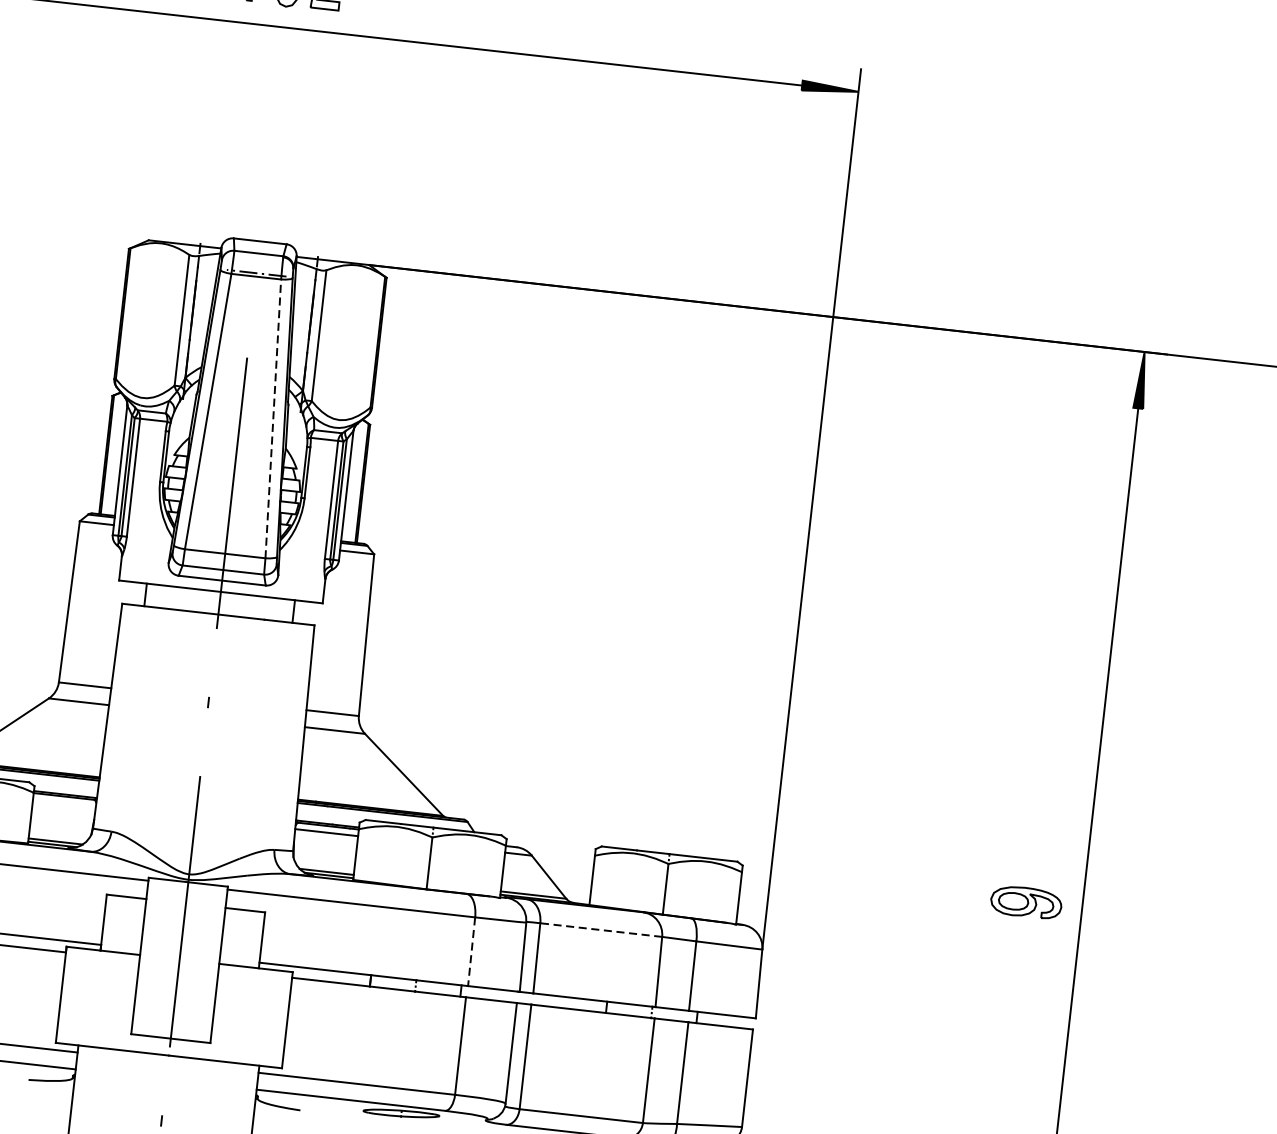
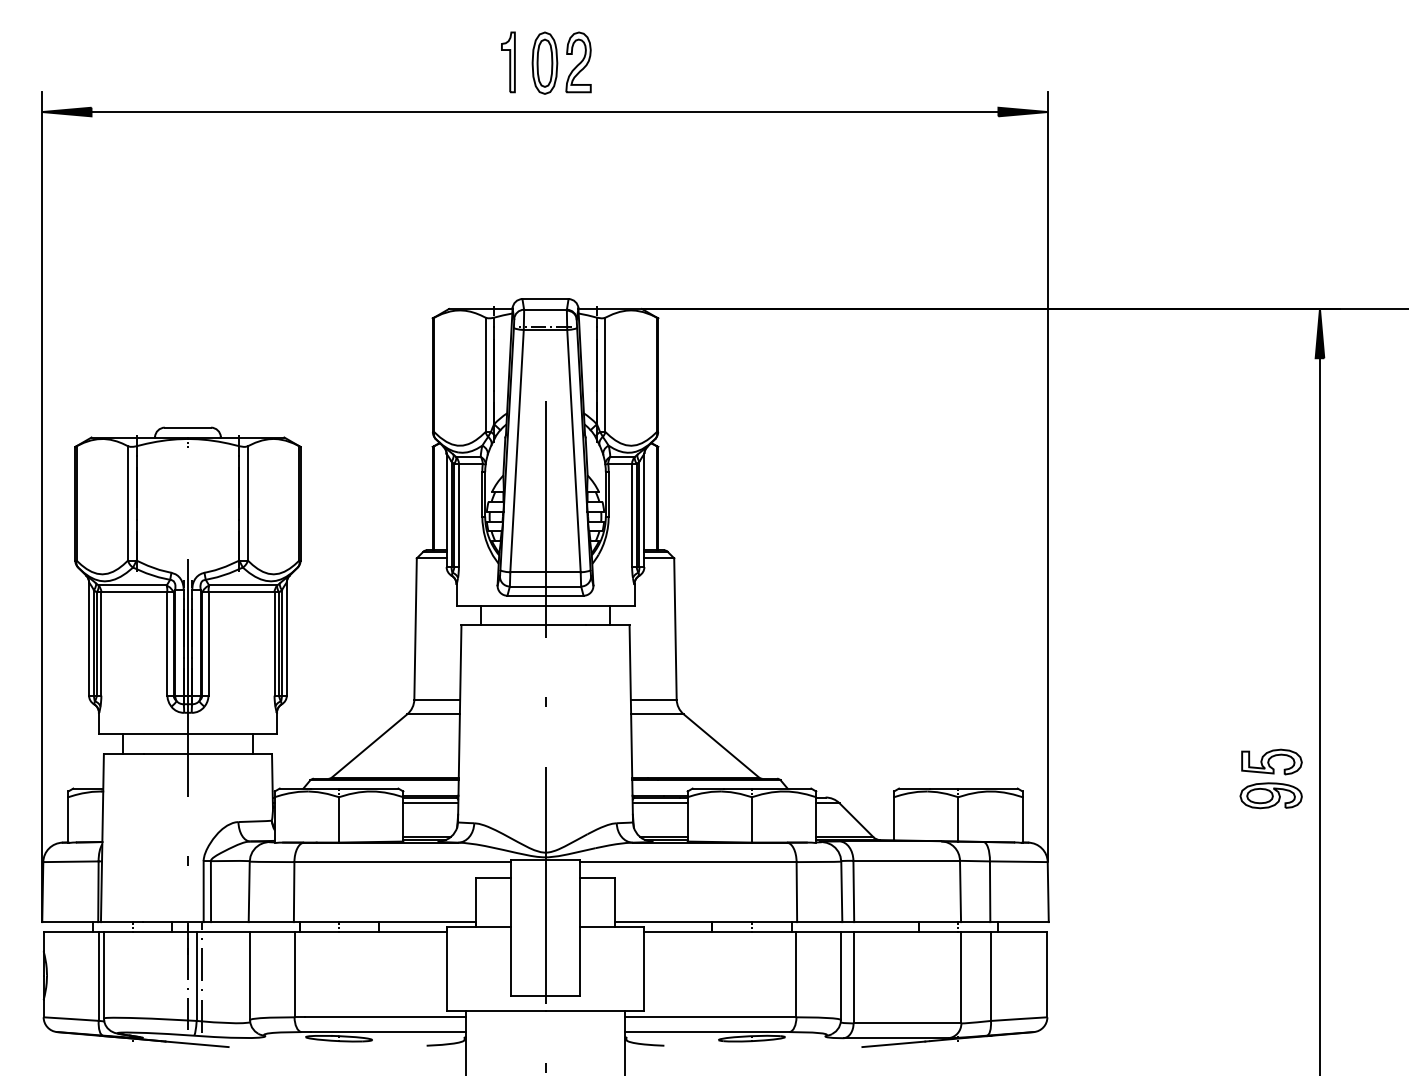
line: (272, 418) -> (573, 450), dashed -> solid
line: (64, 803) -> (430, 803), added
part: (1031, 863) -> (1271, 761), added
line: (601, 929) -> (906, 860), dashed -> solid
line: (471, 952) -> (796, 892), dashed -> solid

